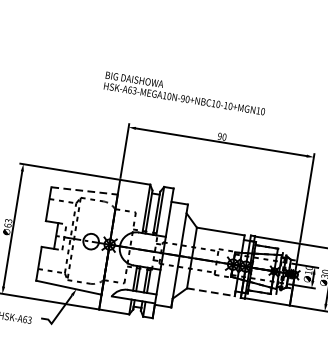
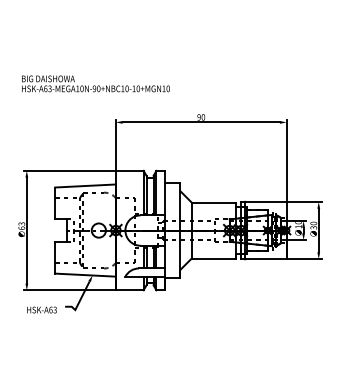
text: (184, 93) -> (95, 83), moved
line: (85, 190) -> (86, 185), dashed -> solid
line: (210, 292) -> (213, 258), dashed -> solid

